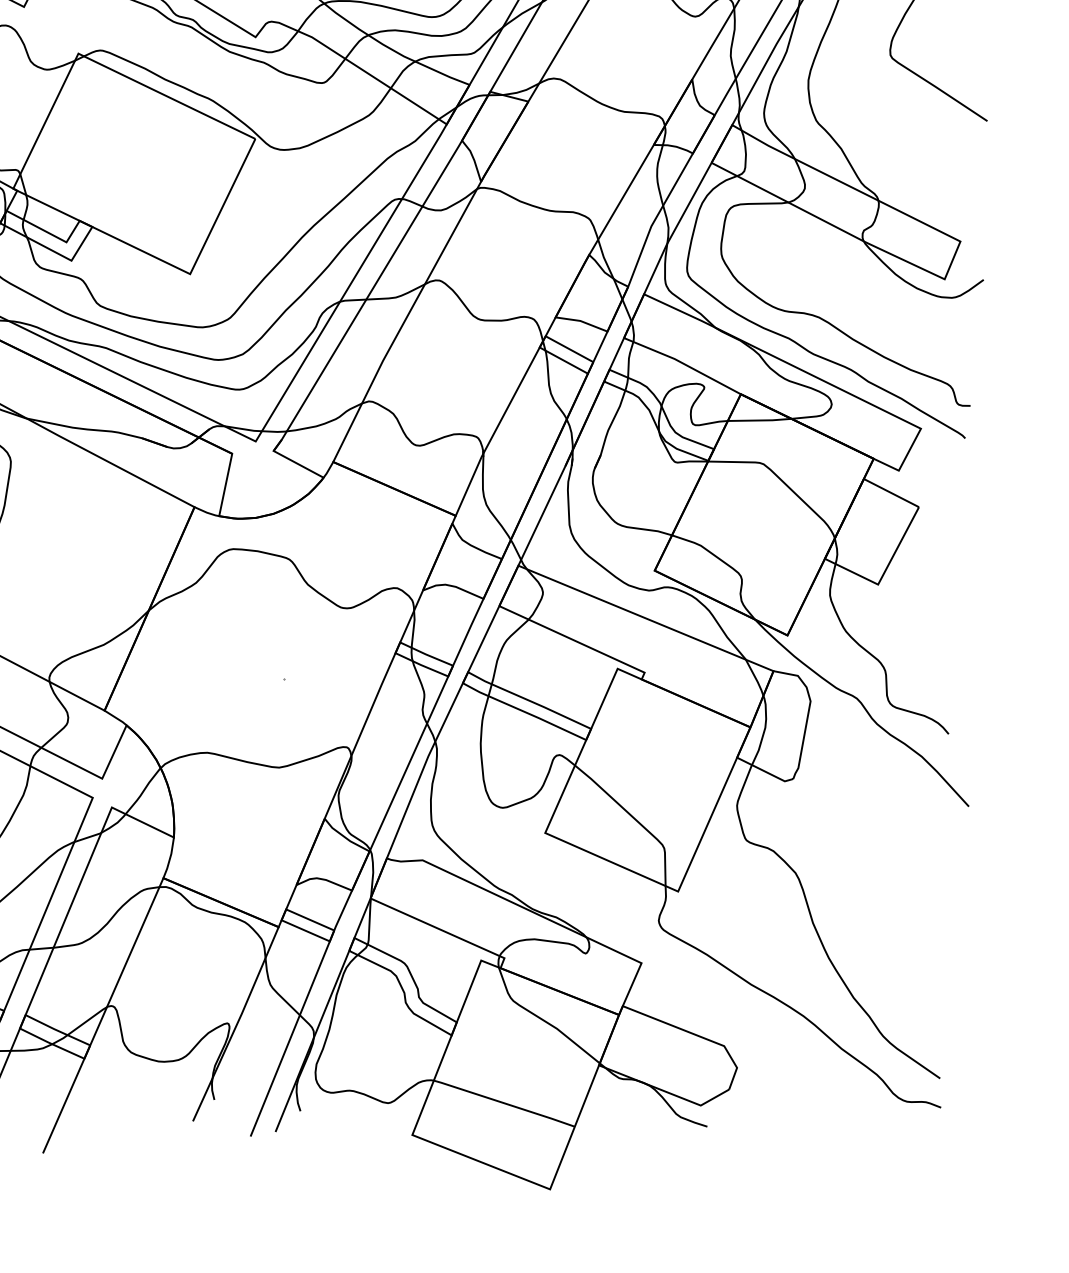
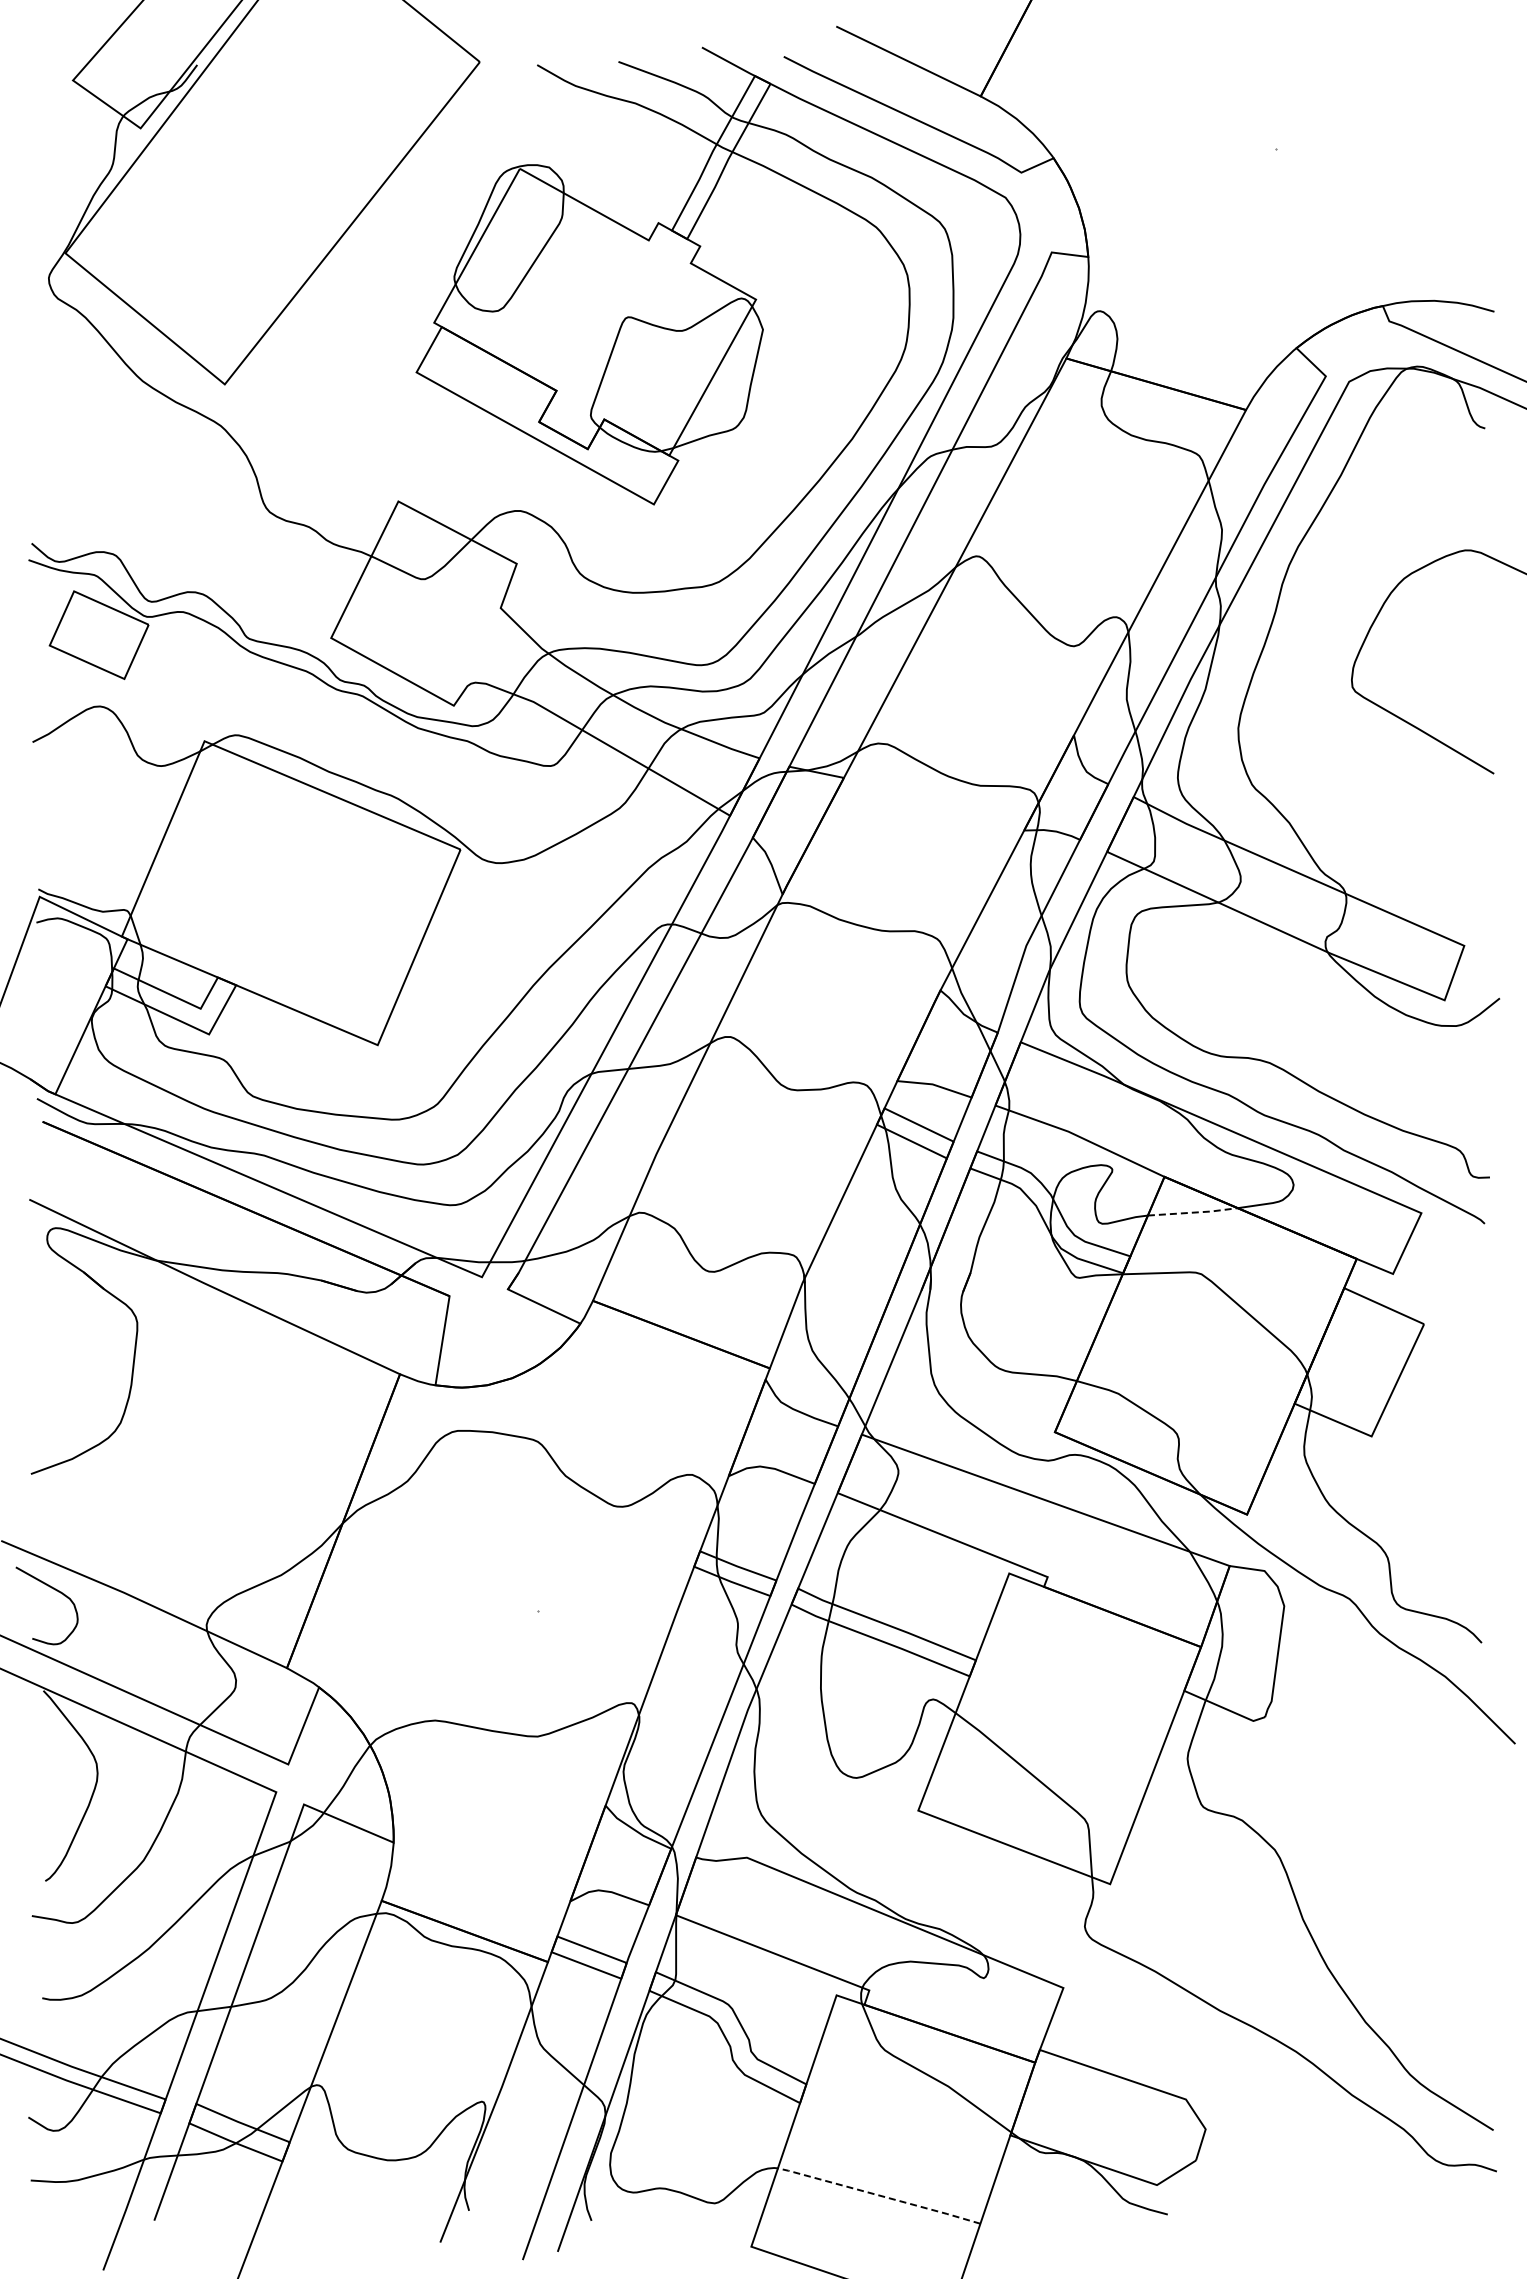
line: (760, 420) -> (1193, 1212), solid -> dashed
line: (503, 1103) -> (878, 2195), solid -> dashed

